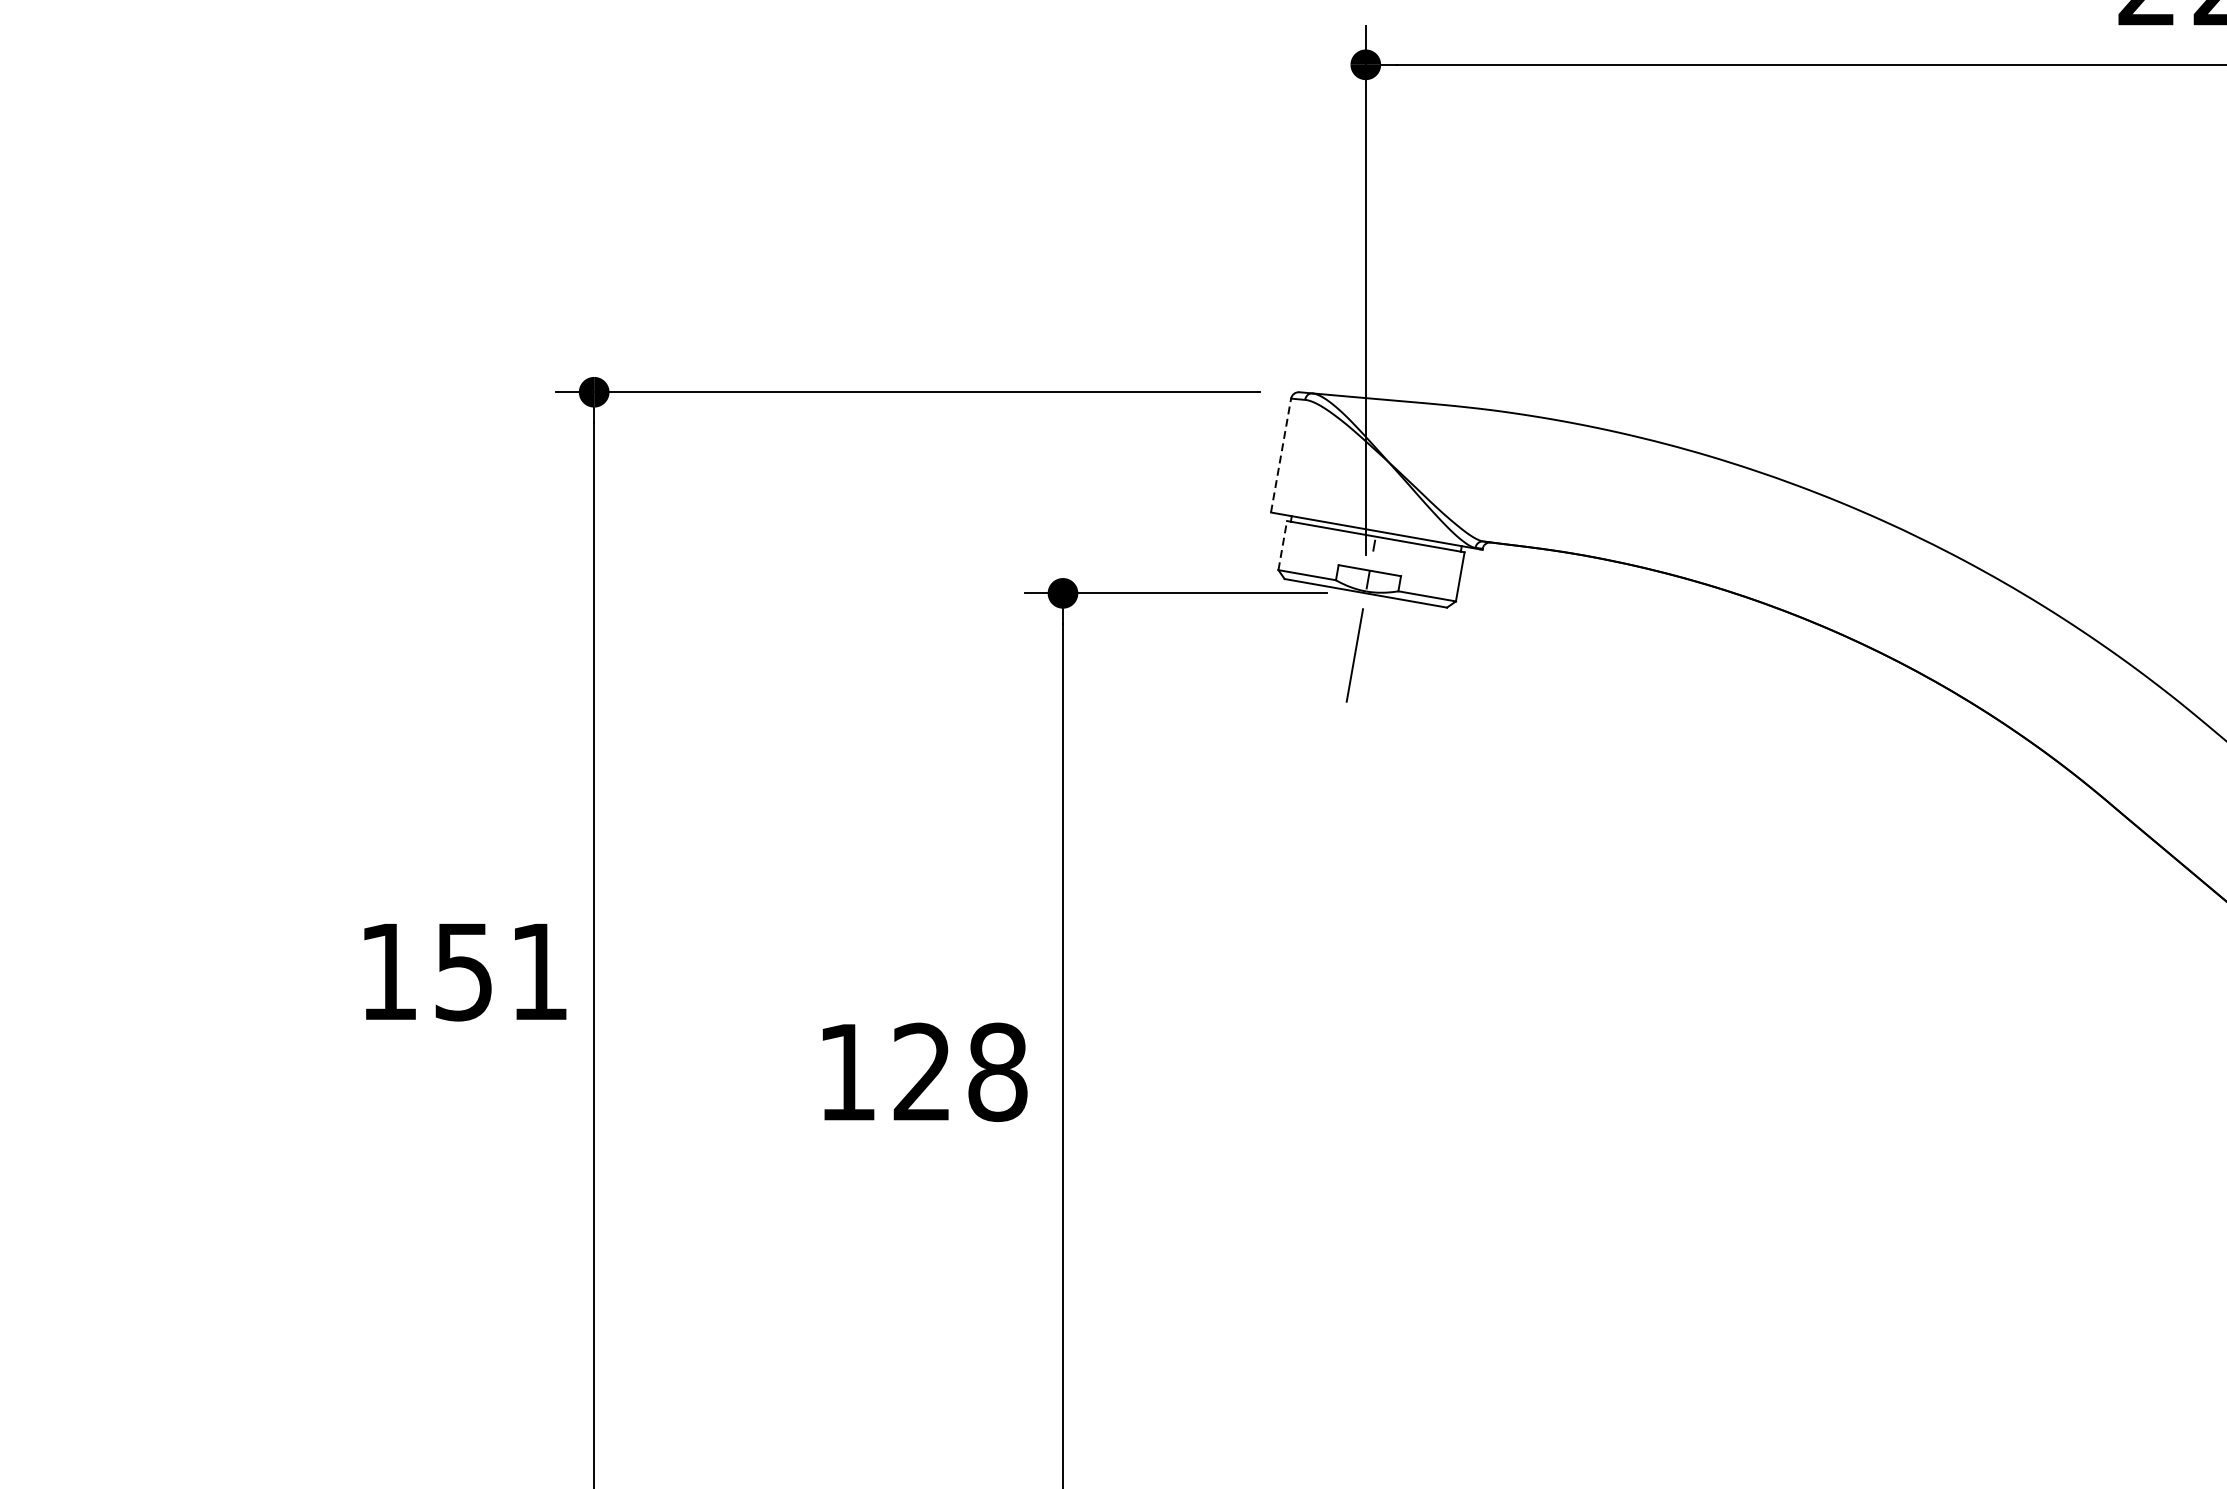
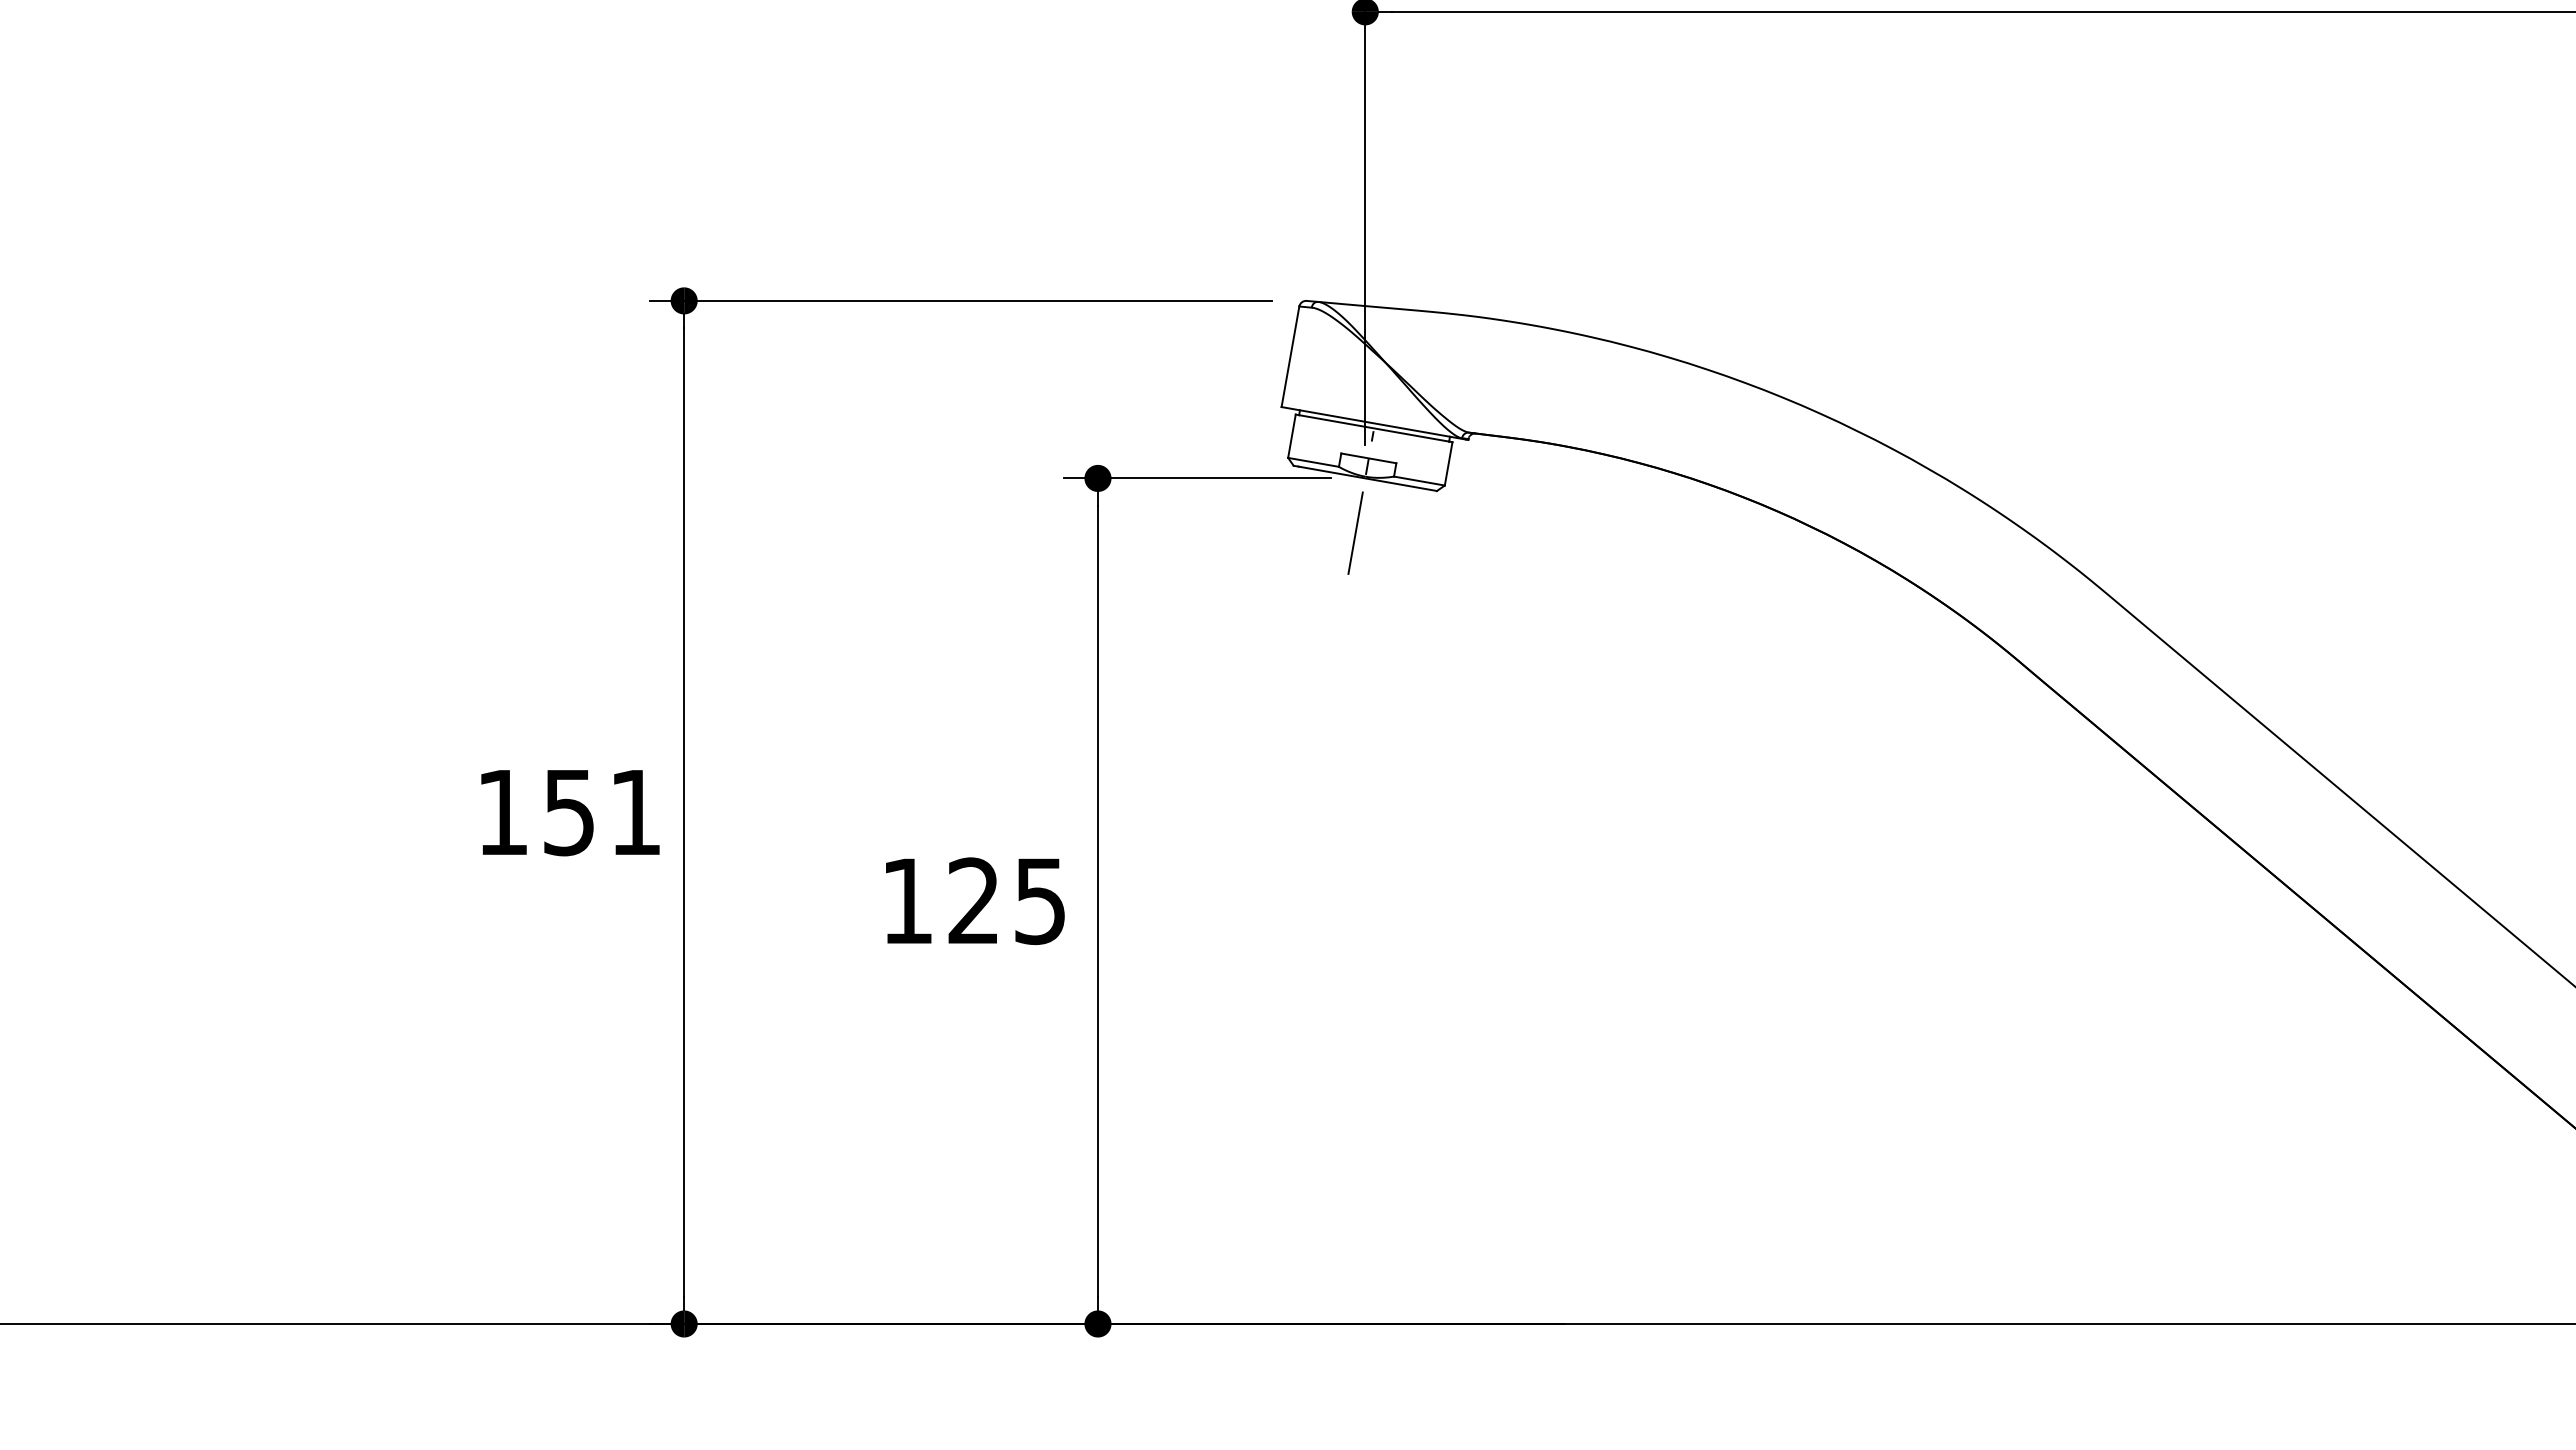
line: (1281, 455) -> (1290, 356), dashed -> solid
line: (1282, 545) -> (1291, 436), dashed -> solid
text: (997, 1072) -> (1040, 901), 128 -> 125

